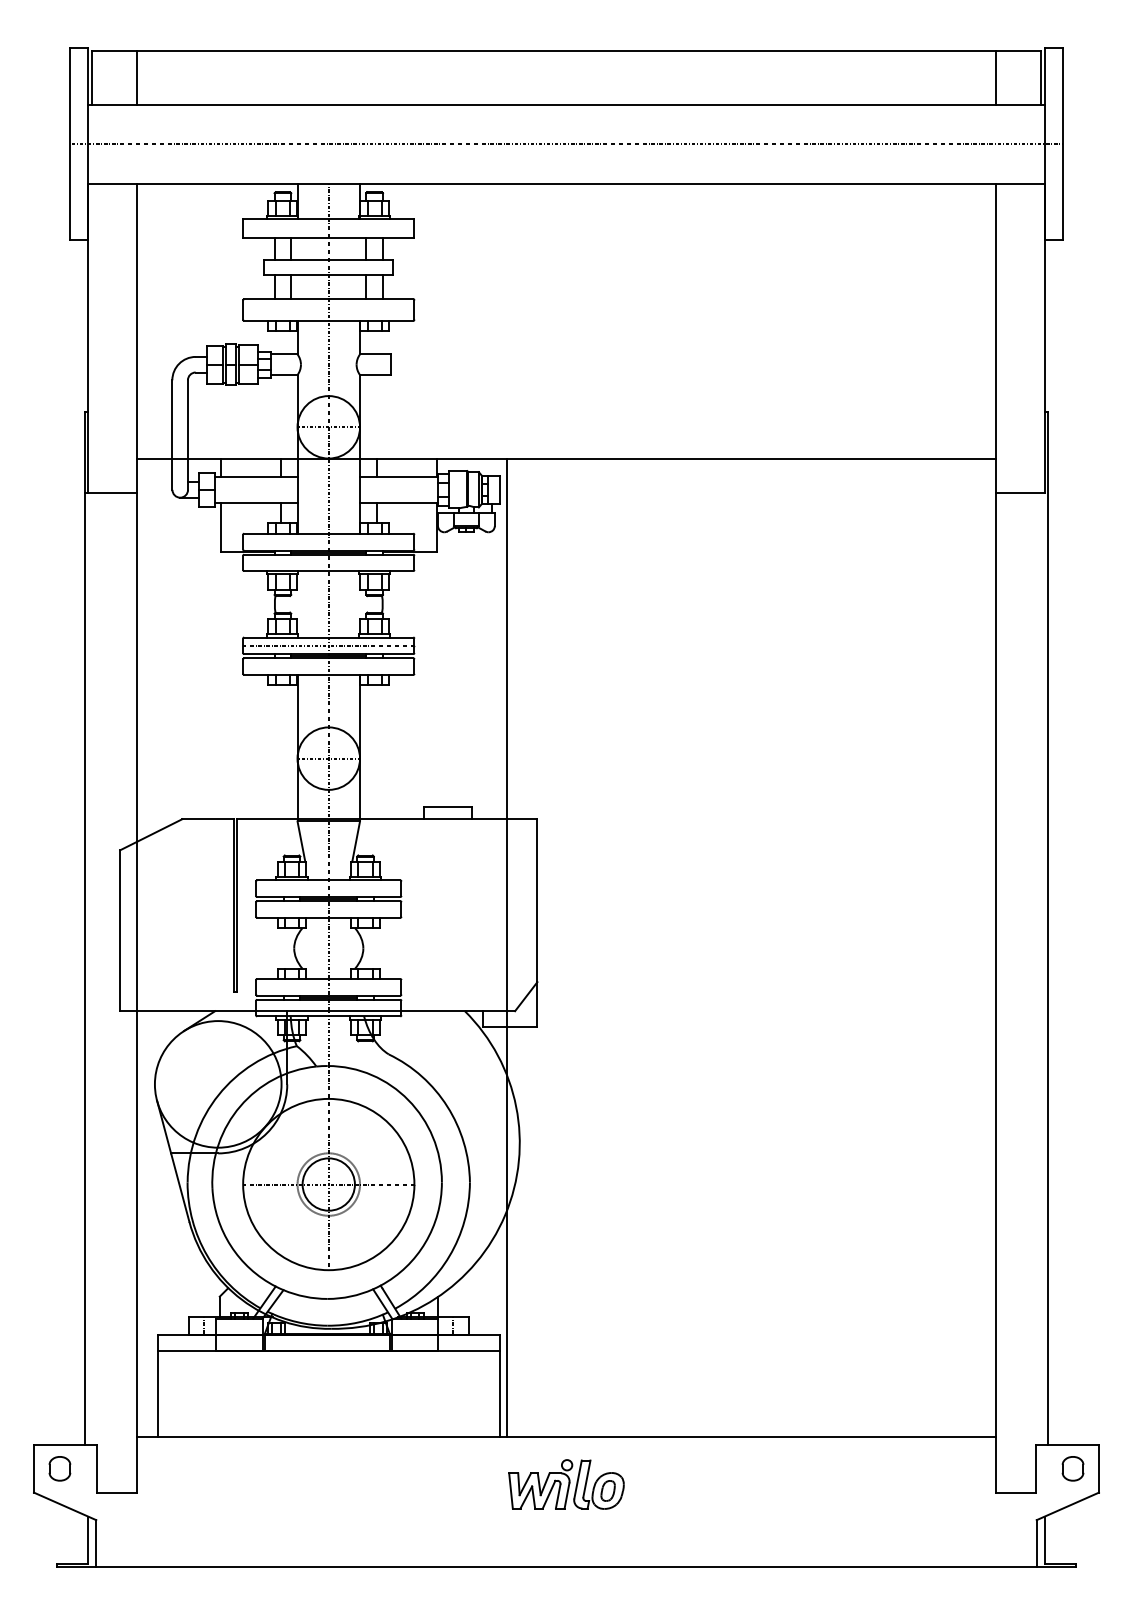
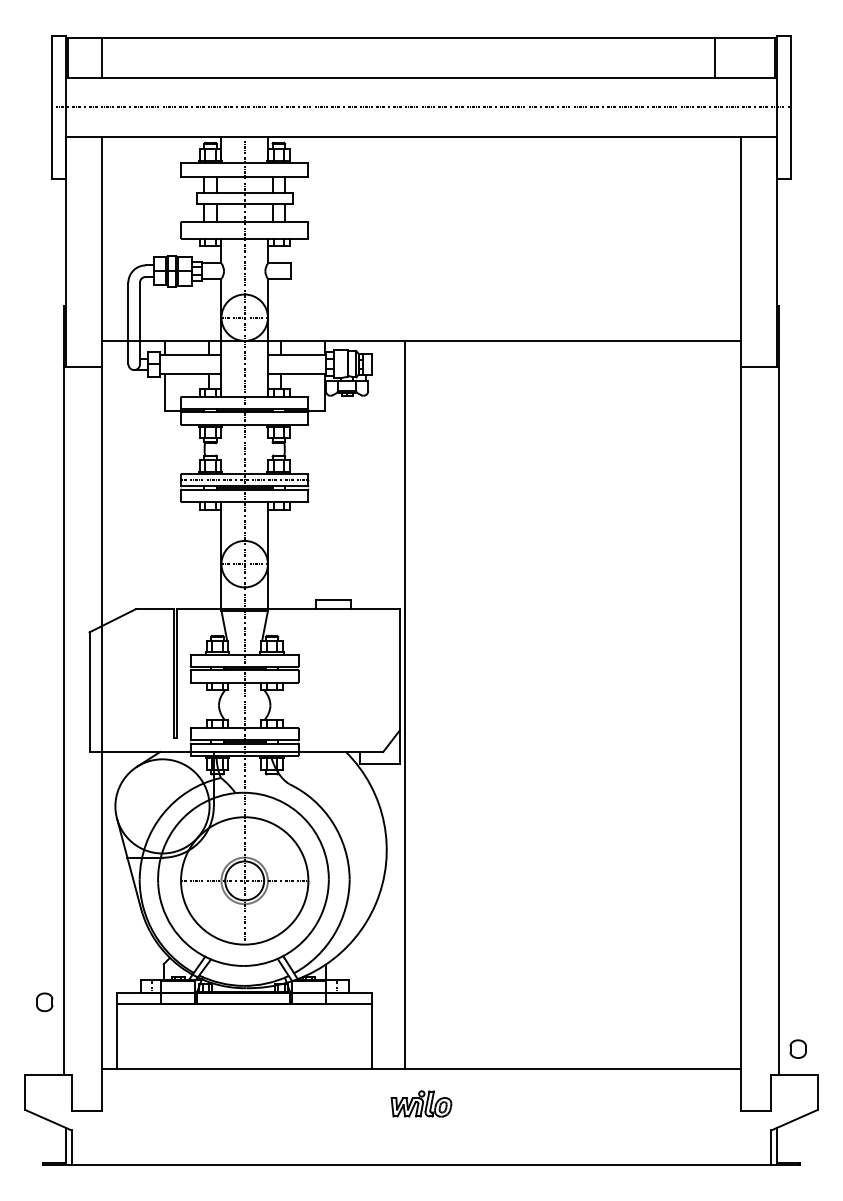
line: (995, 78) -> (714, 58), moved
line: (506, 947) -> (404, 704), moved
part: (59, 1468) -> (44, 1002), moved
part: (1072, 1468) -> (797, 1048), moved
part: (566, 1484) -> (421, 1103), size x0.7

